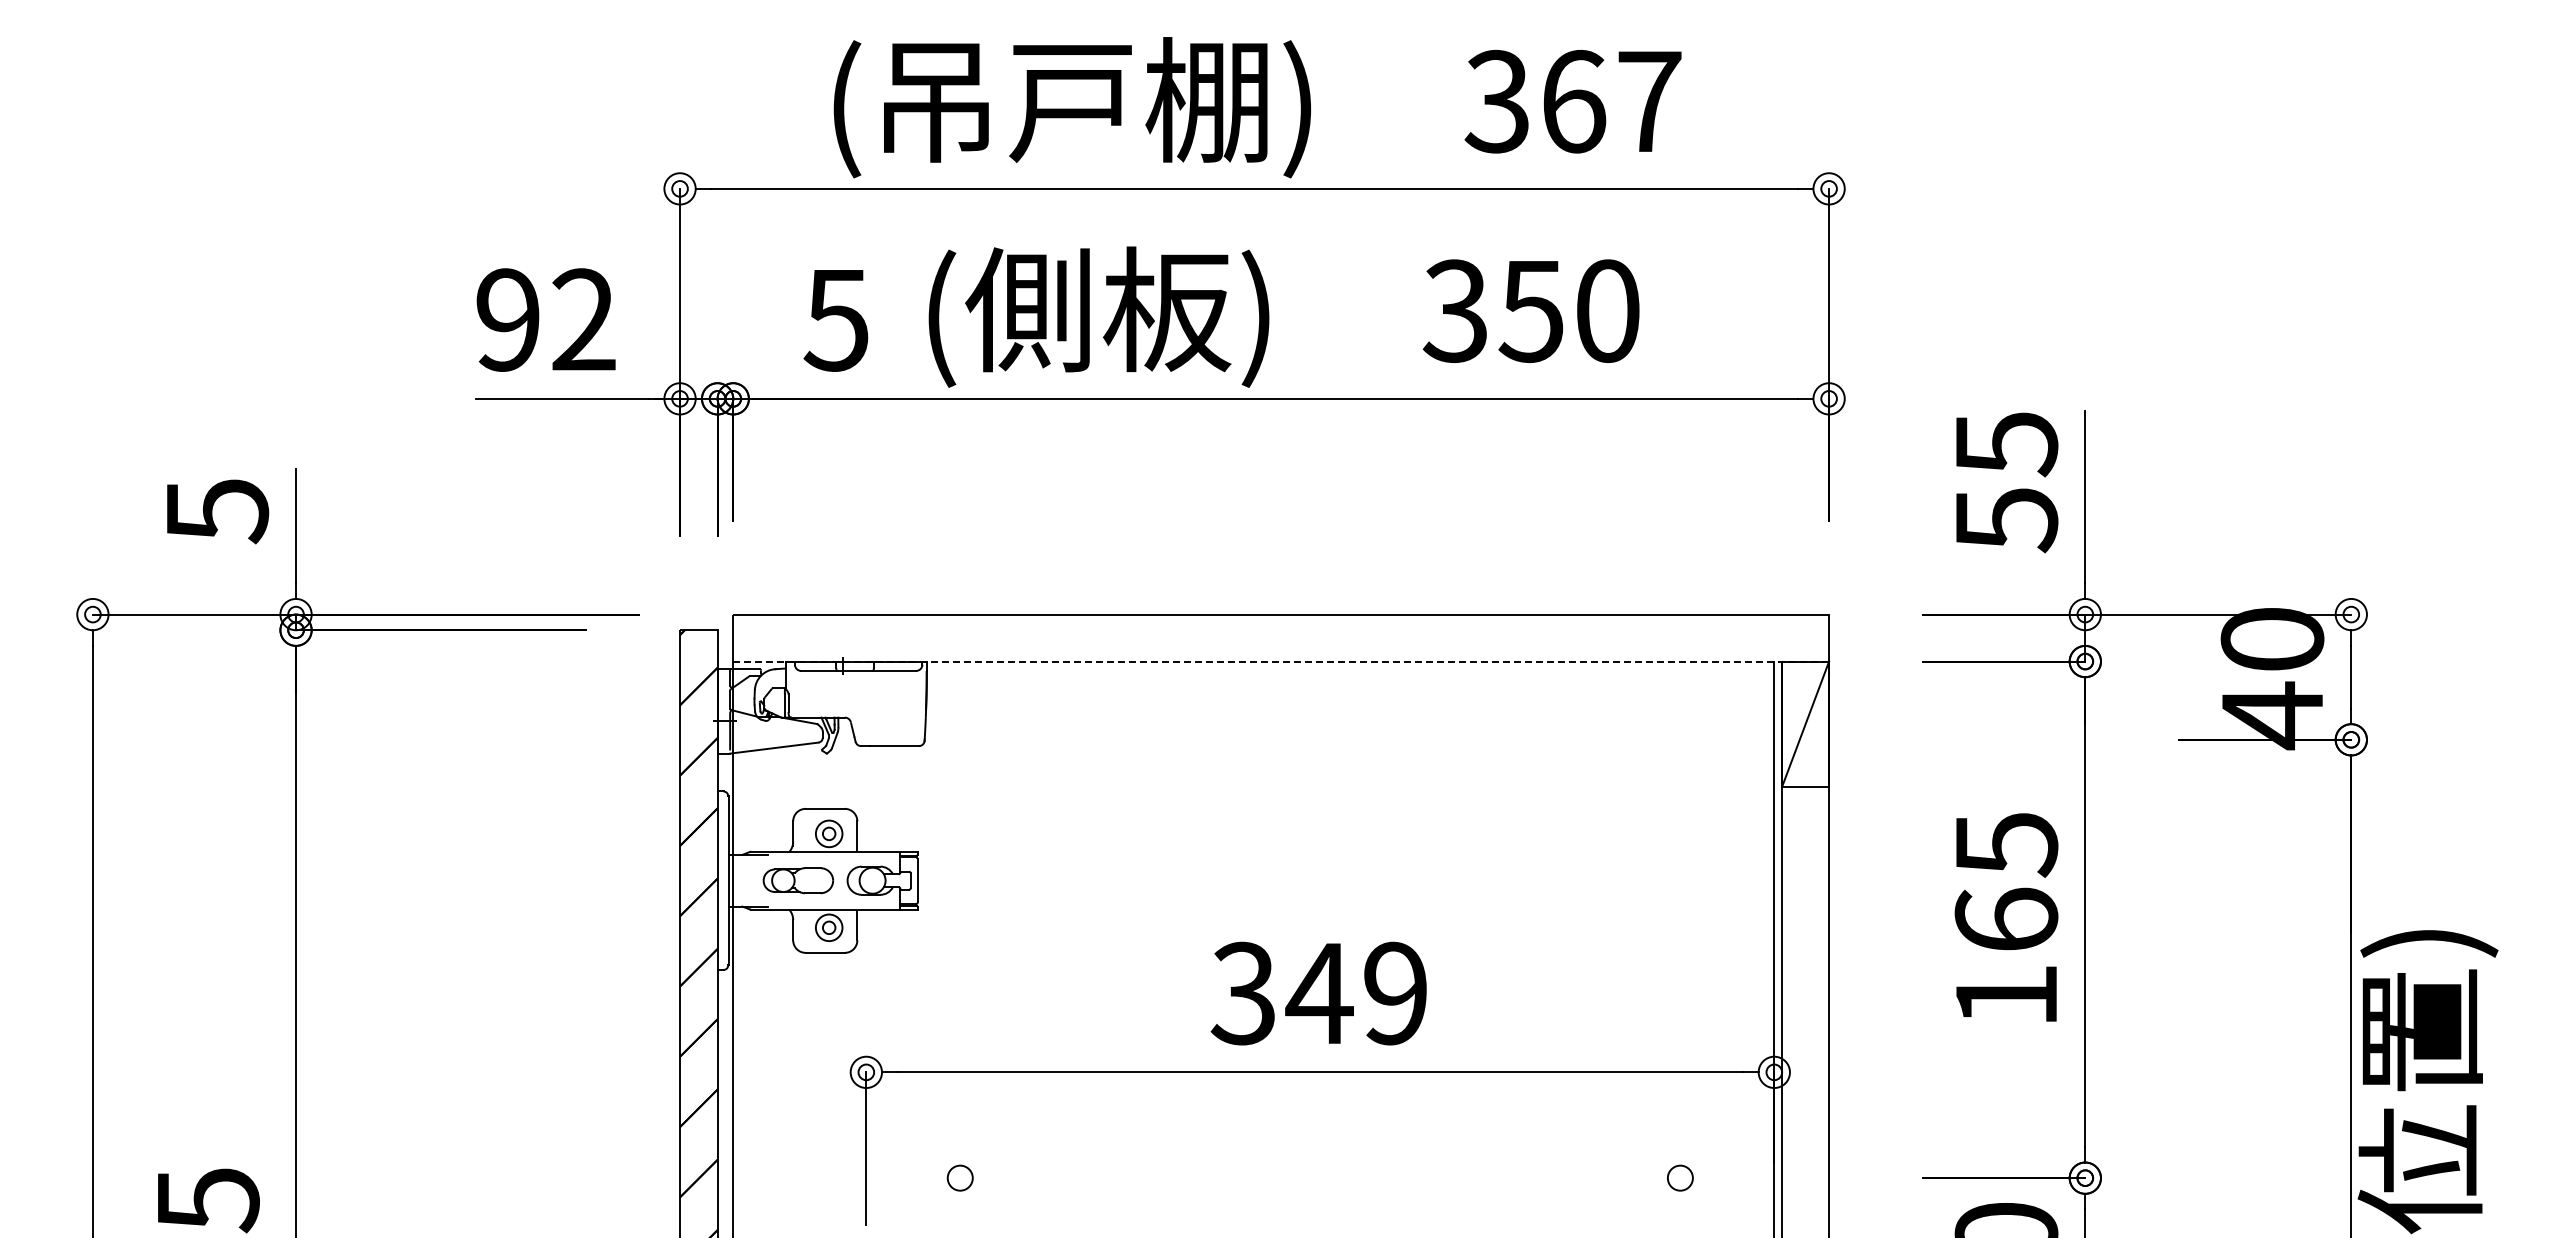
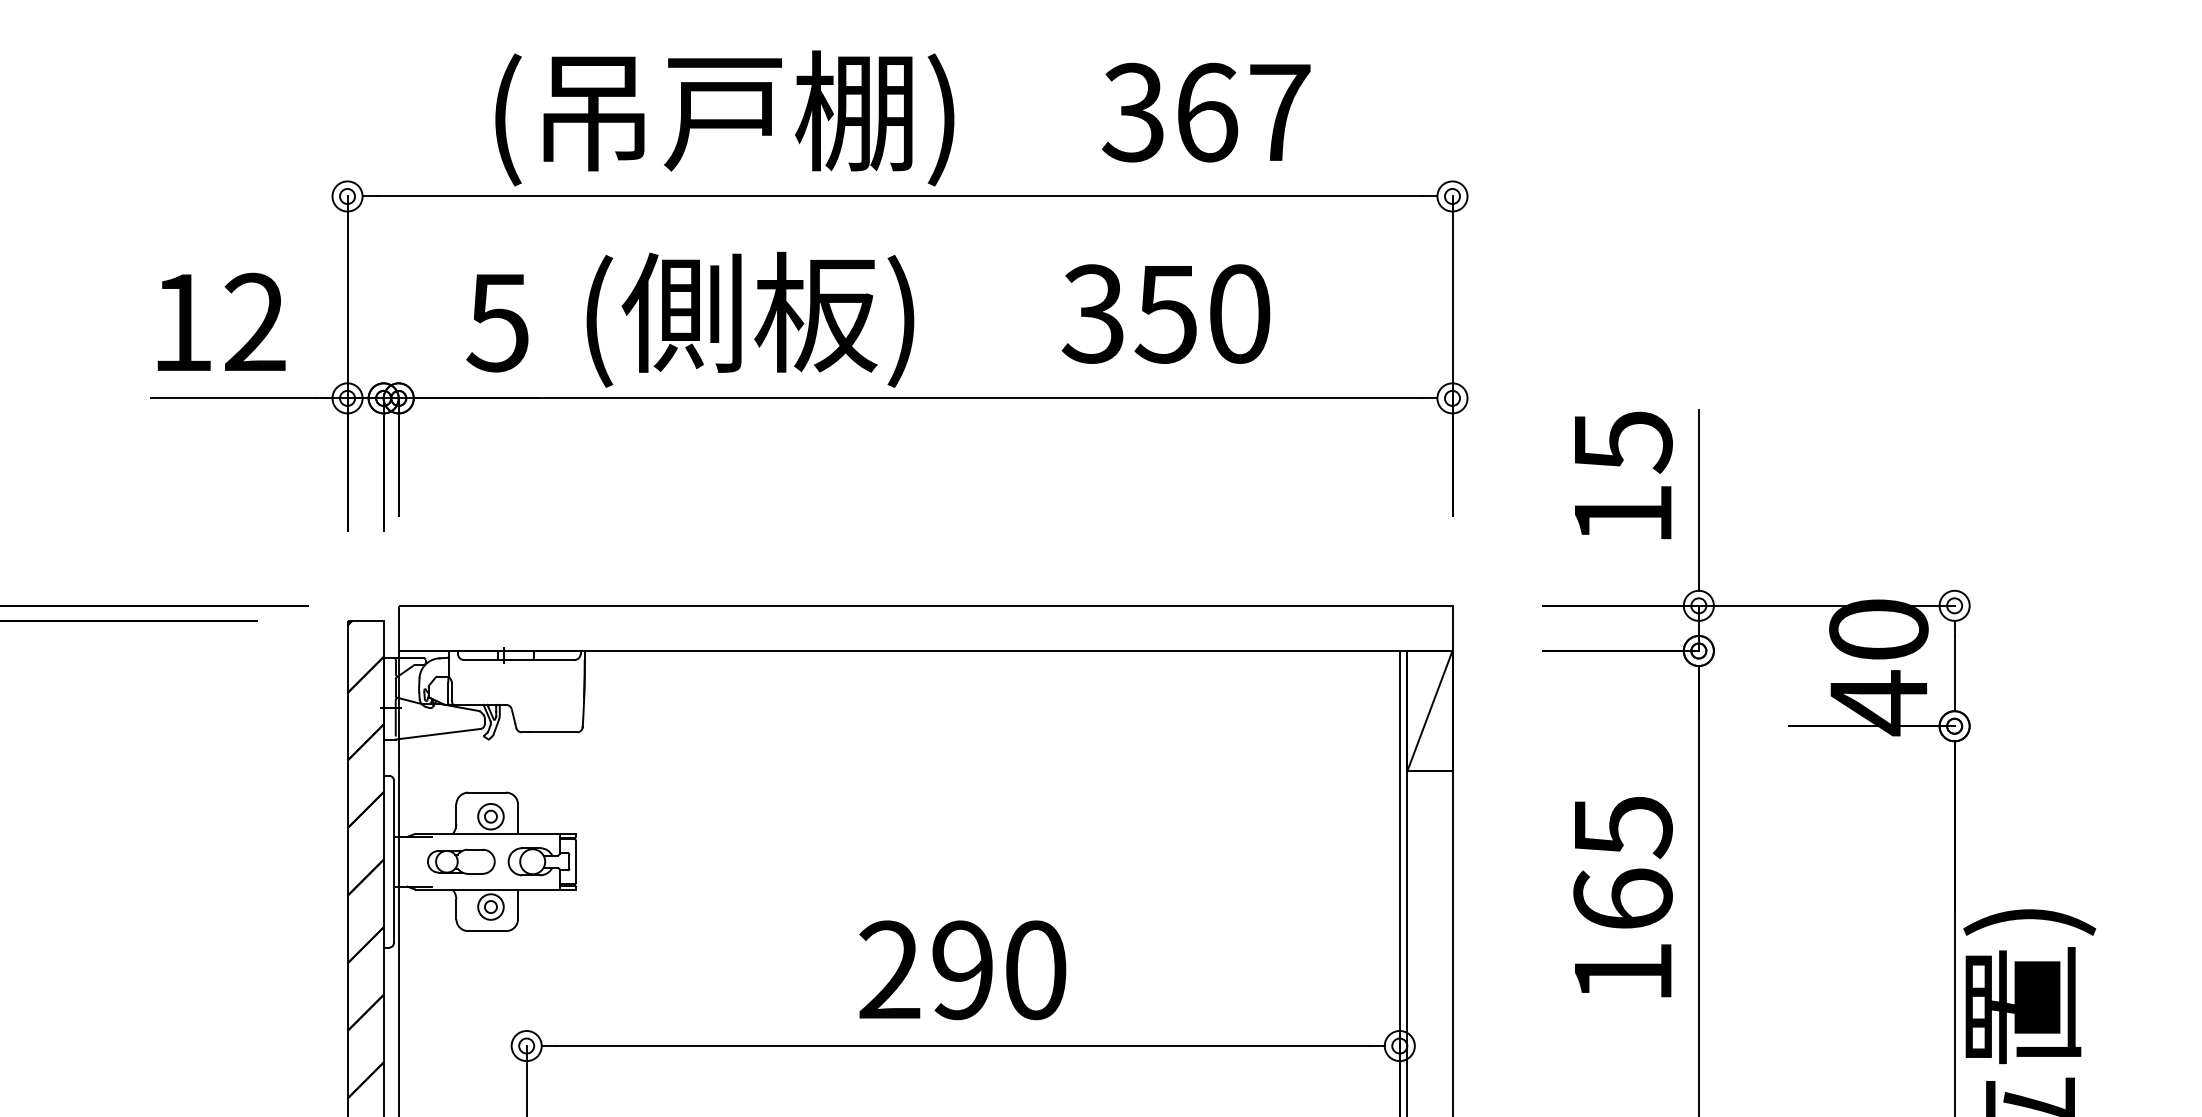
text: (507, 319) -> (181, 322), 92 -> 12
text: (2007, 520) -> (1624, 515), 55 -> 15
line: (1281, 661) -> (925, 650), dashed -> solid
text: (1318, 993) -> (961, 970), 349 -> 290

